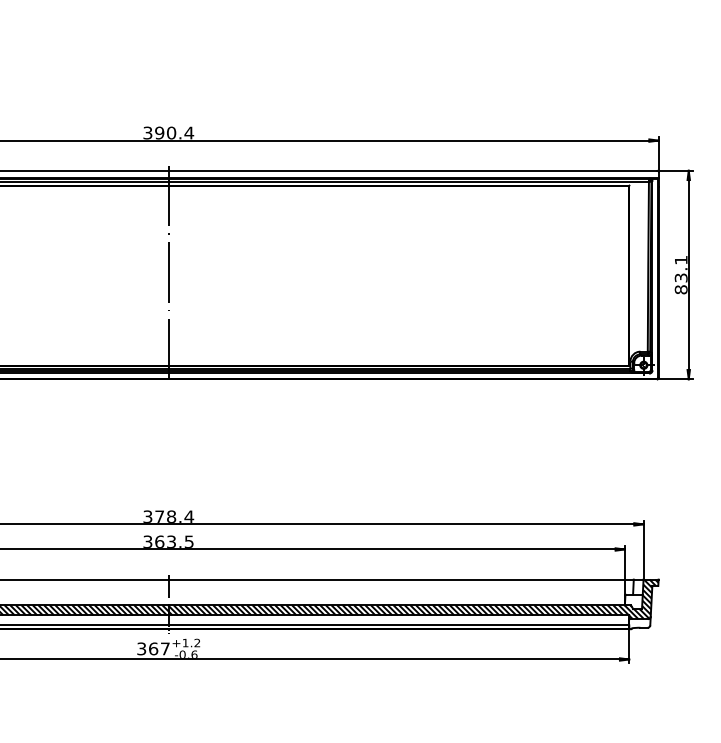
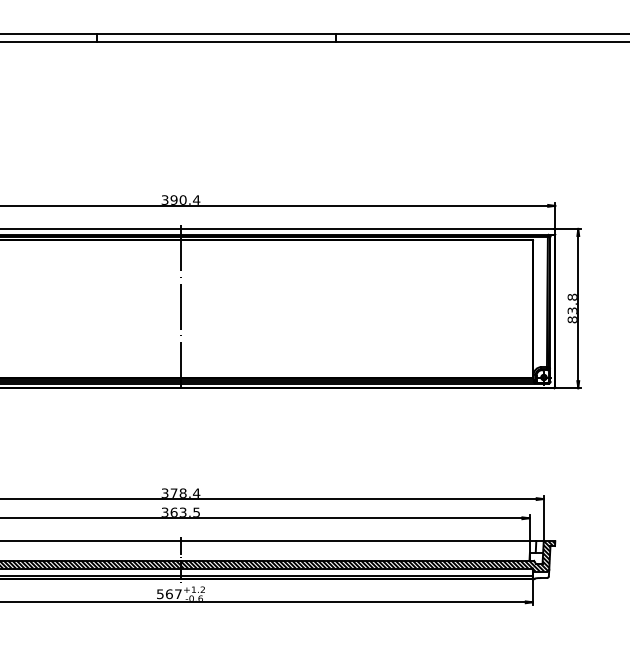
text: (679, 259) -> (571, 296), 83.1 -> 83.8
text: (141, 647) -> (160, 593), 367 -> 567

